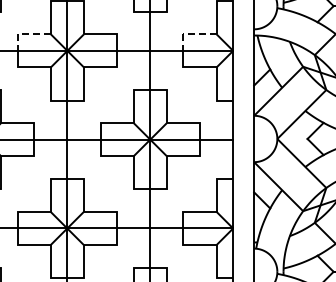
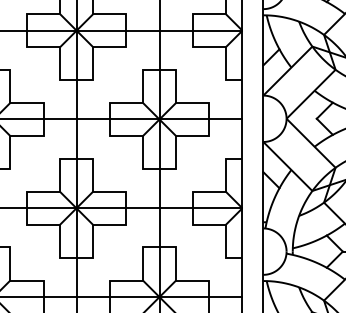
line: (25, 34) -> (34, 14), dashed -> solid
line: (191, 34) -> (200, 14), dashed -> solid

